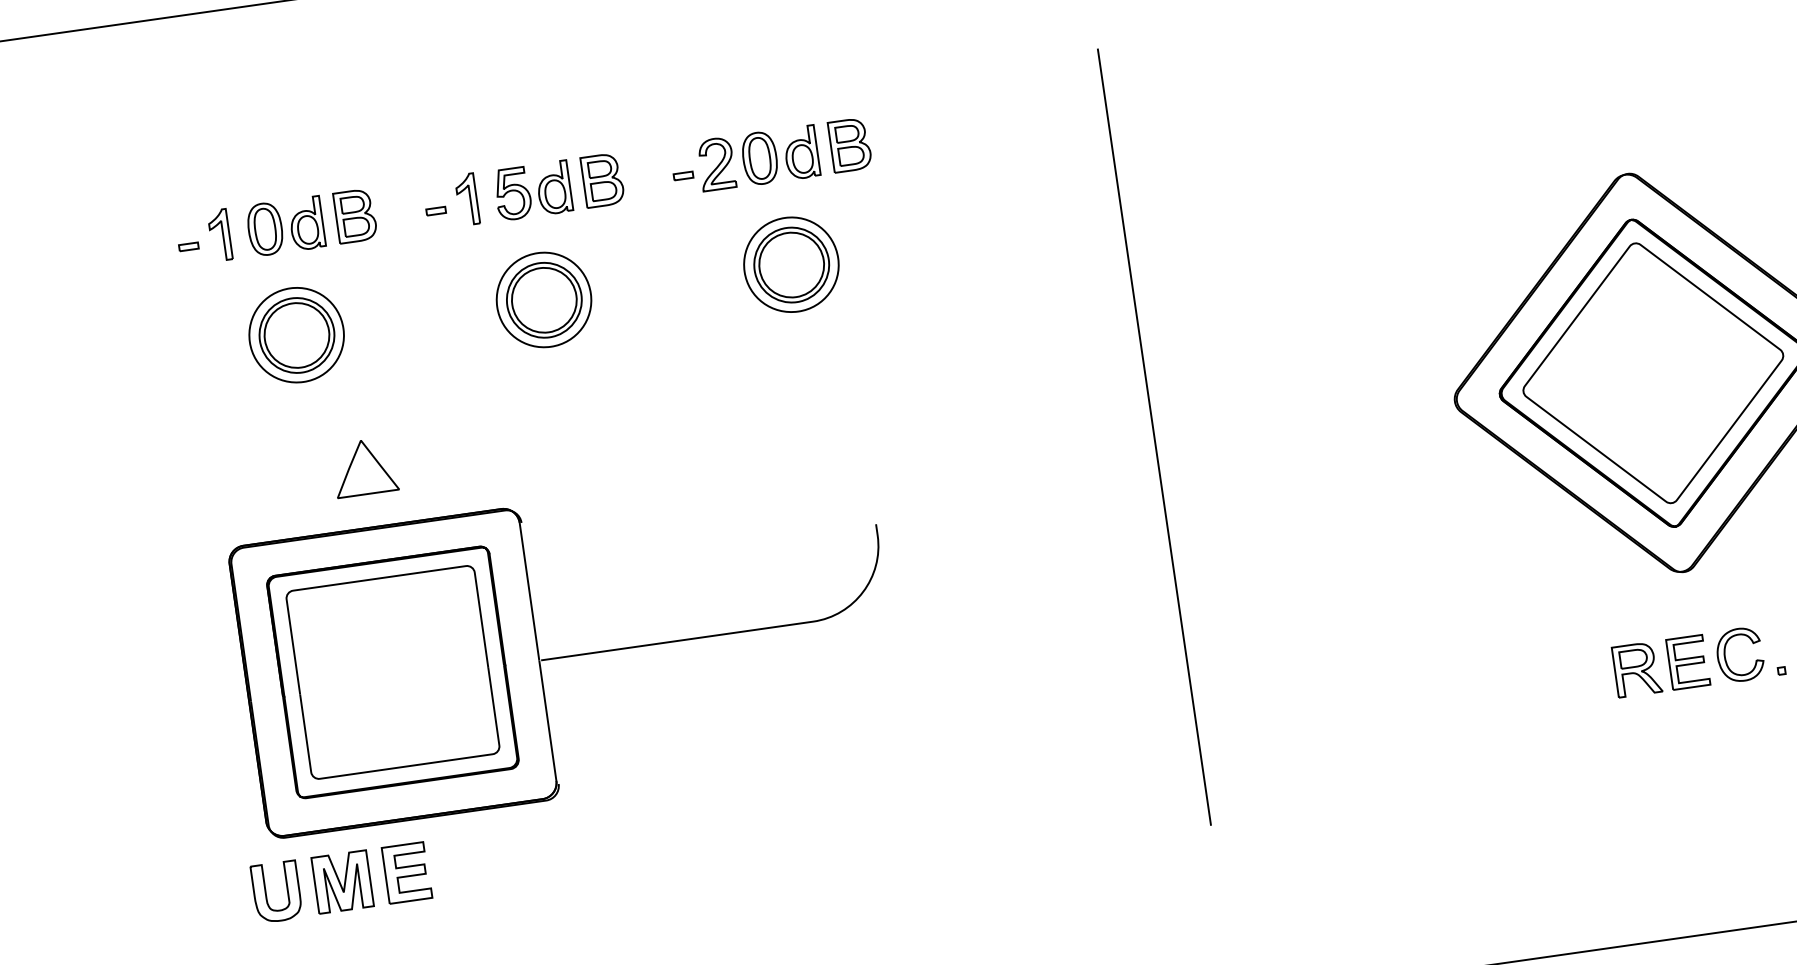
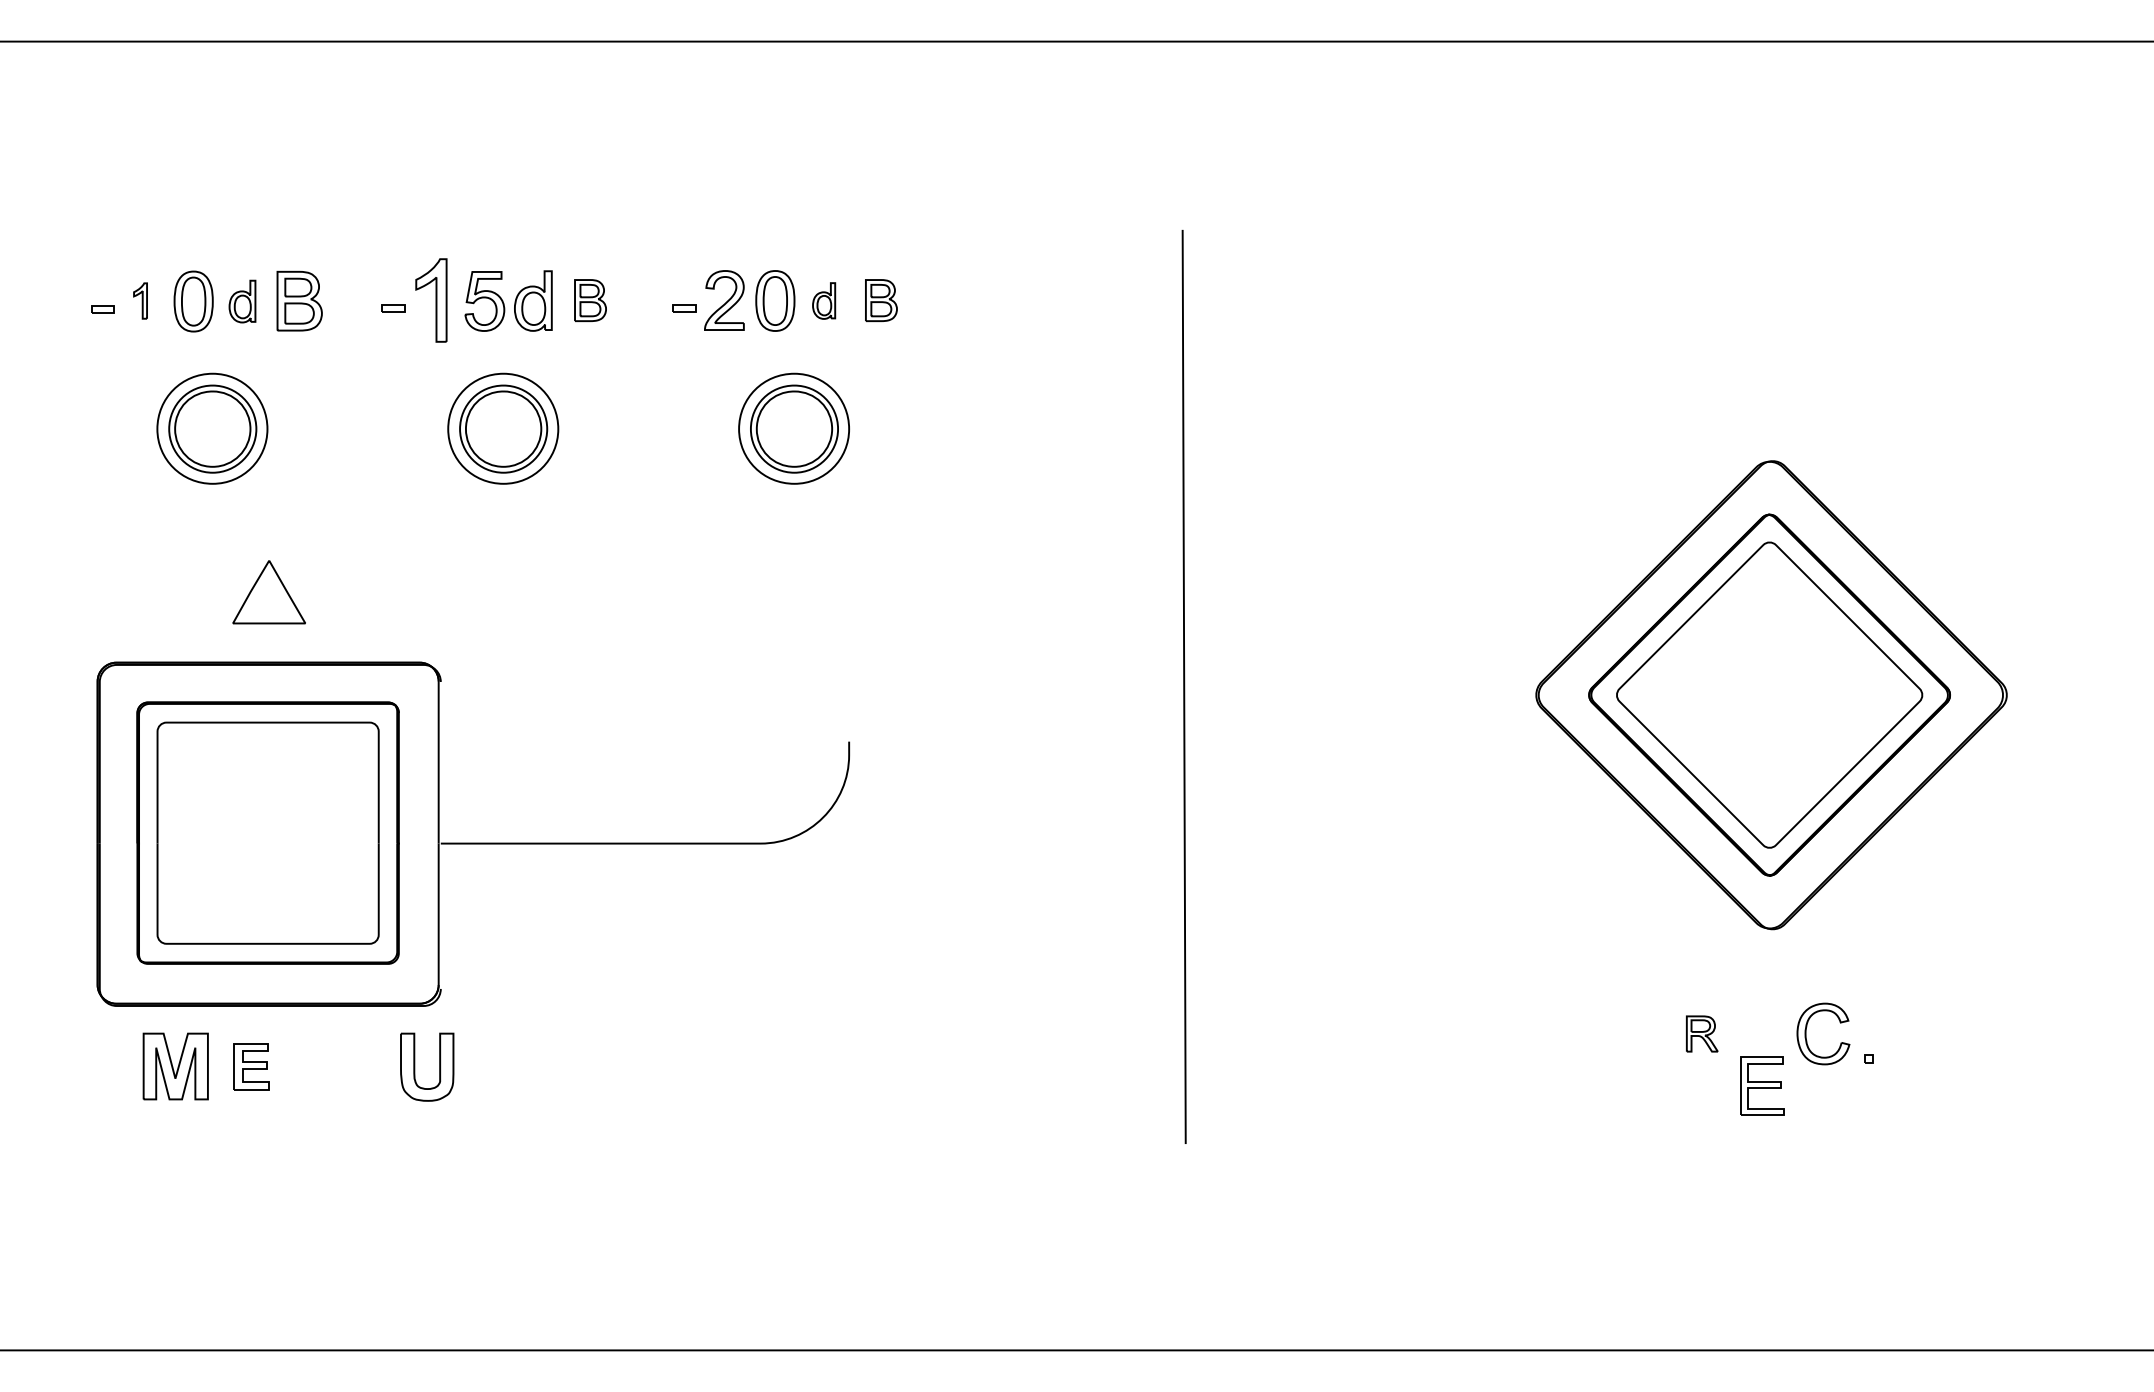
part: (850, 145) -> (881, 300), size x0.7
part: (800, 152) -> (823, 300), size x0.6
part: (602, 180) -> (590, 300), size x0.7
part: (467, 199) -> (431, 300), size x1.4
part: (306, 223) -> (242, 301), size x0.7
part: (219, 234) -> (140, 300), size x0.6
part: (1688, 661) -> (1762, 1085), moved
part: (1636, 669) -> (1701, 1033), size x0.6
part: (407, 872) -> (251, 1066), size x0.7
part: (266, 892) -> (415, 1066), moved

